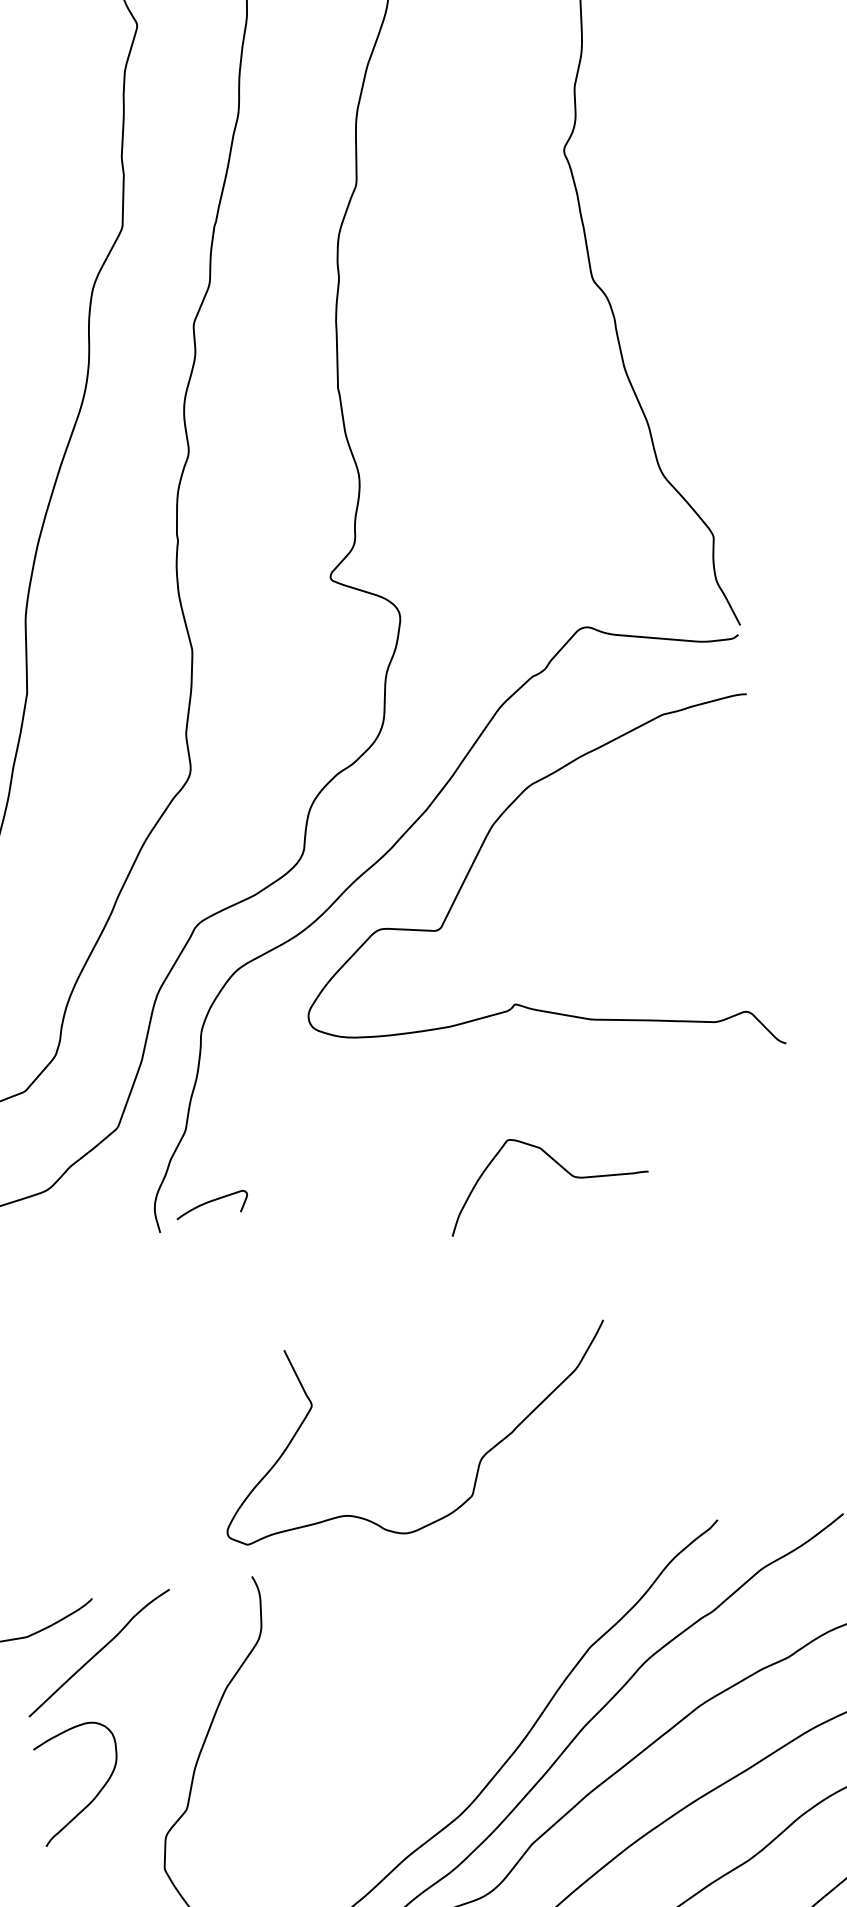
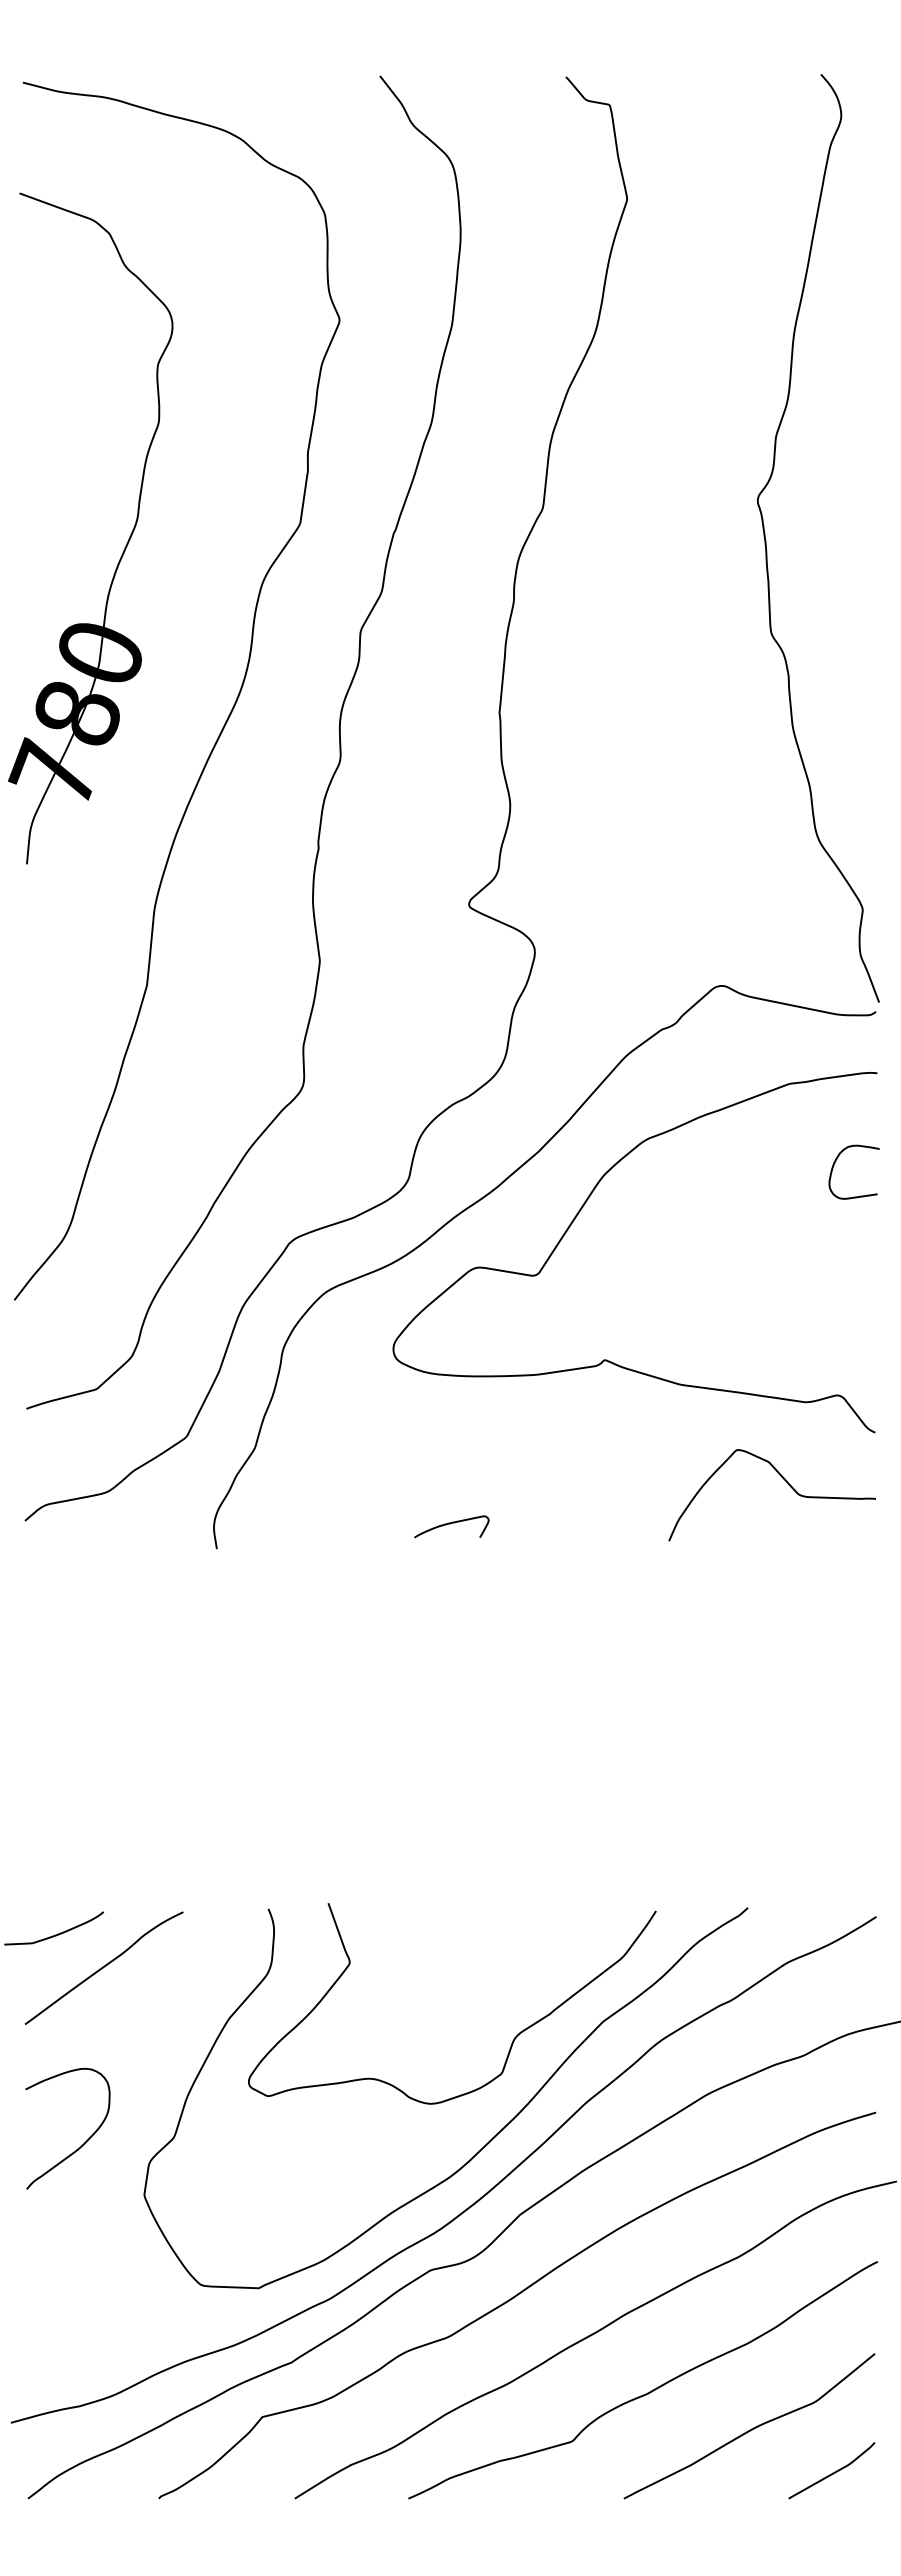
curve: (716, 786) -> (835, 1163), added
curve: (562, 1168) -> (788, 1485), moved
curve: (210, 1202) -> (450, 1524), moved
curve: (478, 1462) -> (512, 2040), moved
curve: (96, 1795) -> (83, 2143), moved

